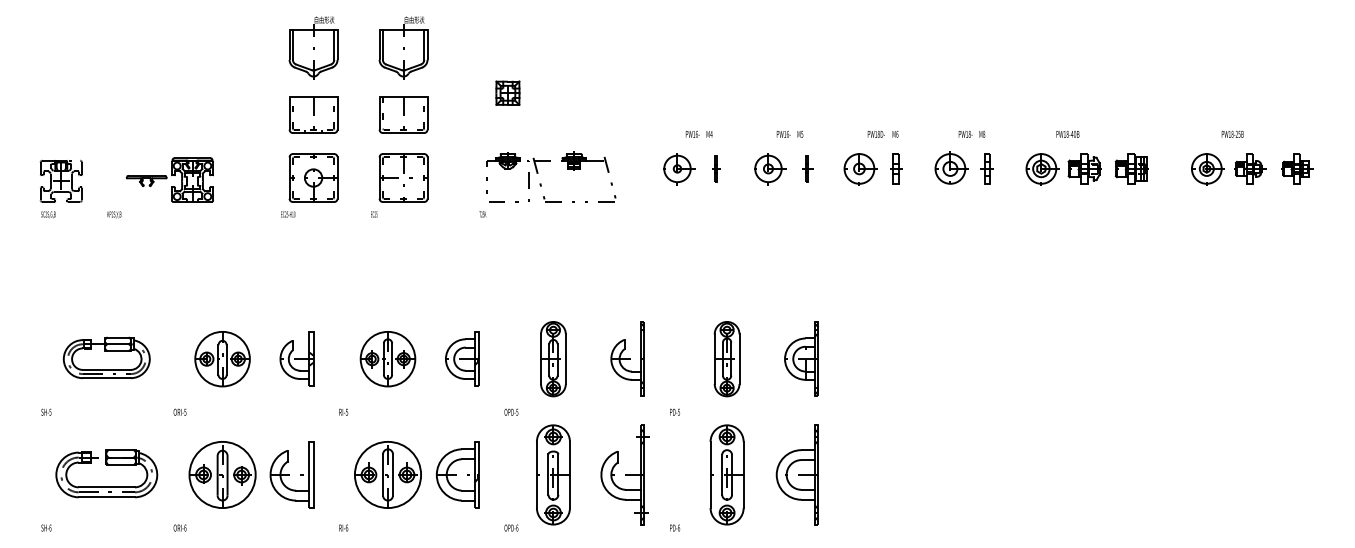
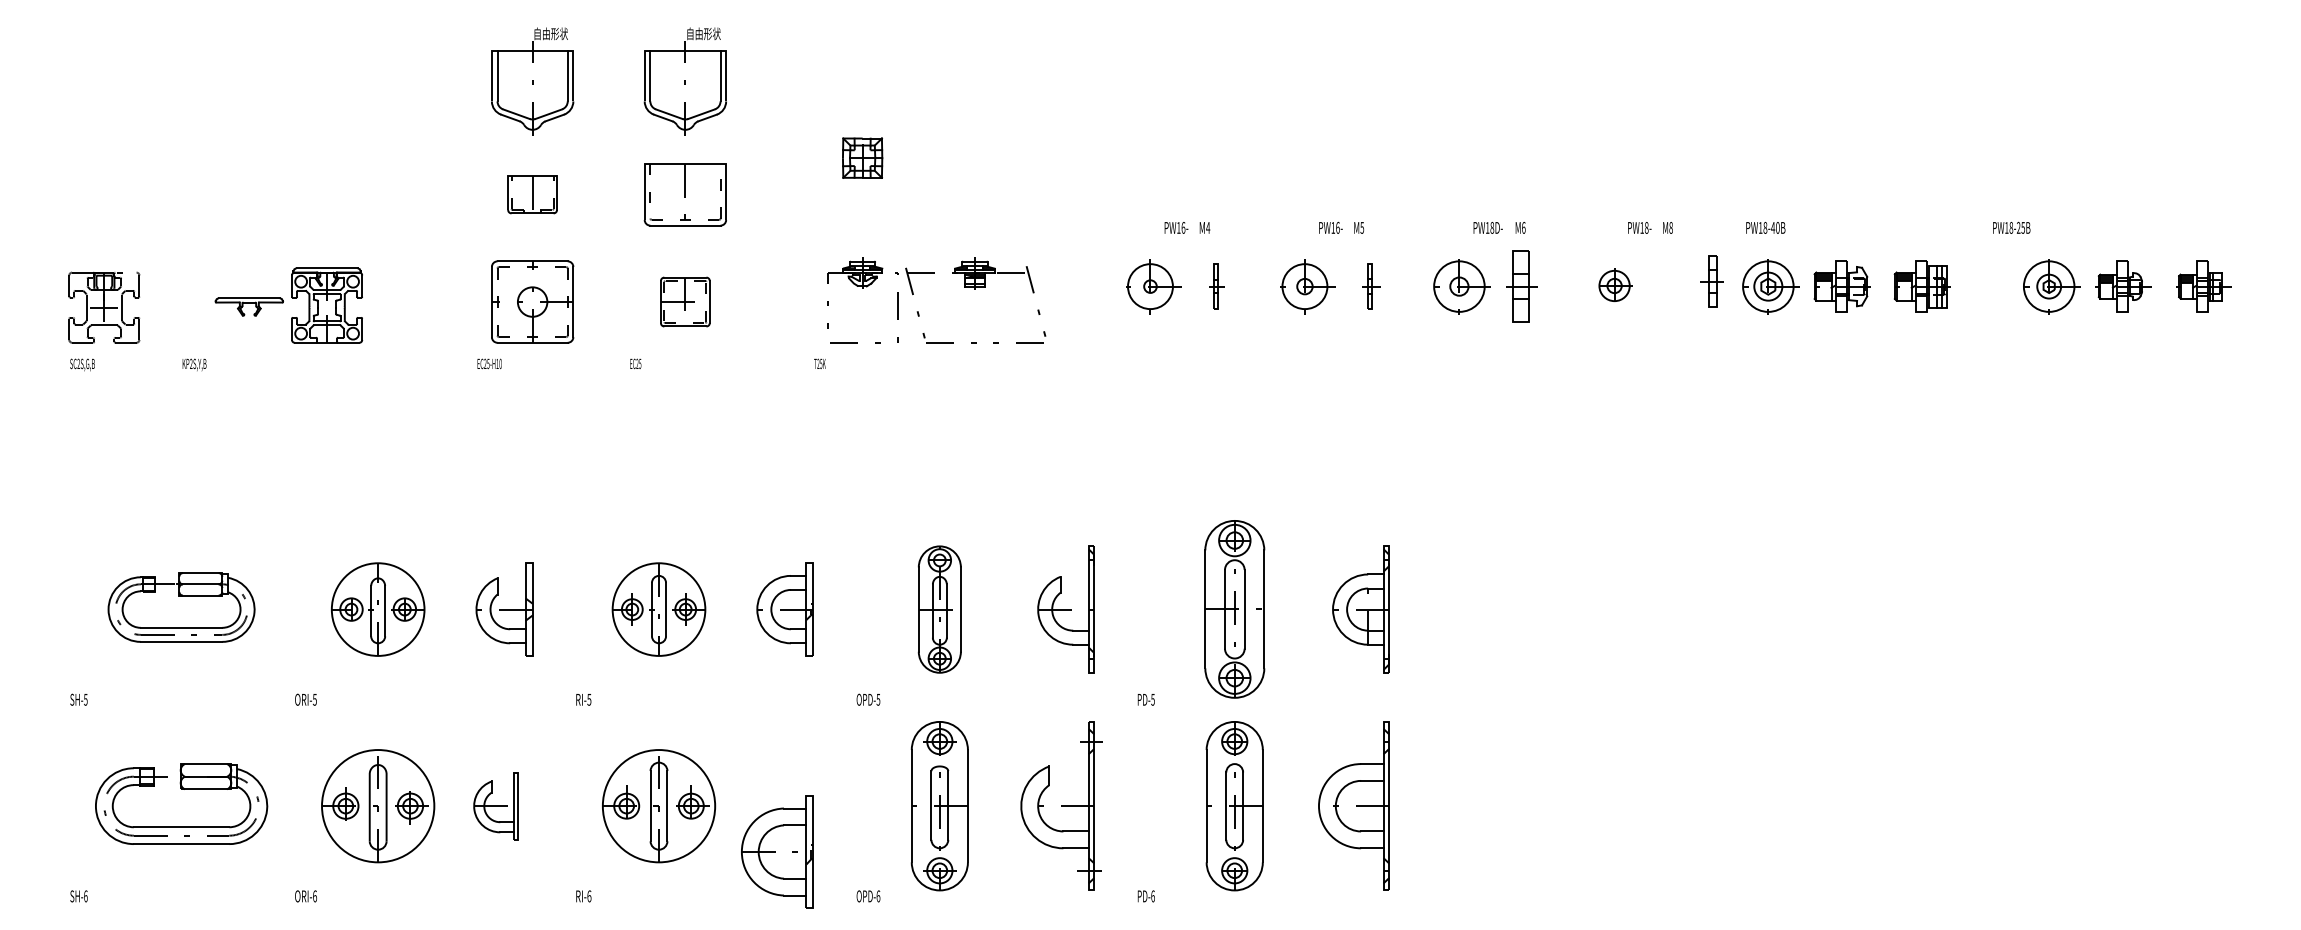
part: (313, 114) -> (532, 194), size x0.6
text: (1067, 133) -> (1765, 226), moved
text: (1232, 133) -> (2011, 226), moved
part: (951, 167) -> (1615, 284), size x0.6
part: (896, 168) -> (1522, 285), size x1.4
part: (986, 168) -> (1710, 280), moved
part: (403, 177) -> (685, 301), size x0.6
part: (726, 359) -> (1233, 610), size x1.4
part: (291, 474) -> (495, 805), size x0.6
part: (457, 474) -> (776, 851), moved

